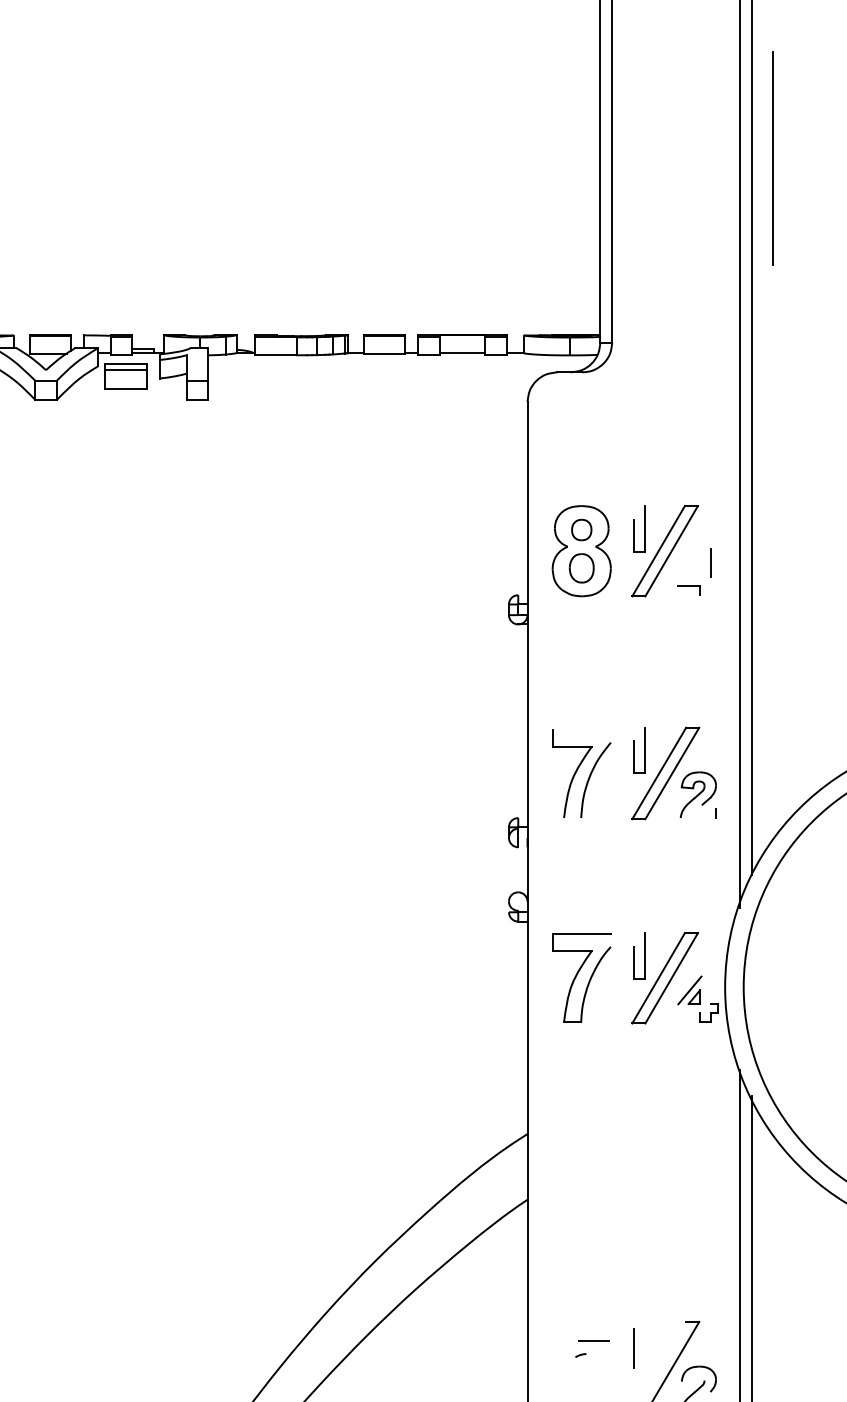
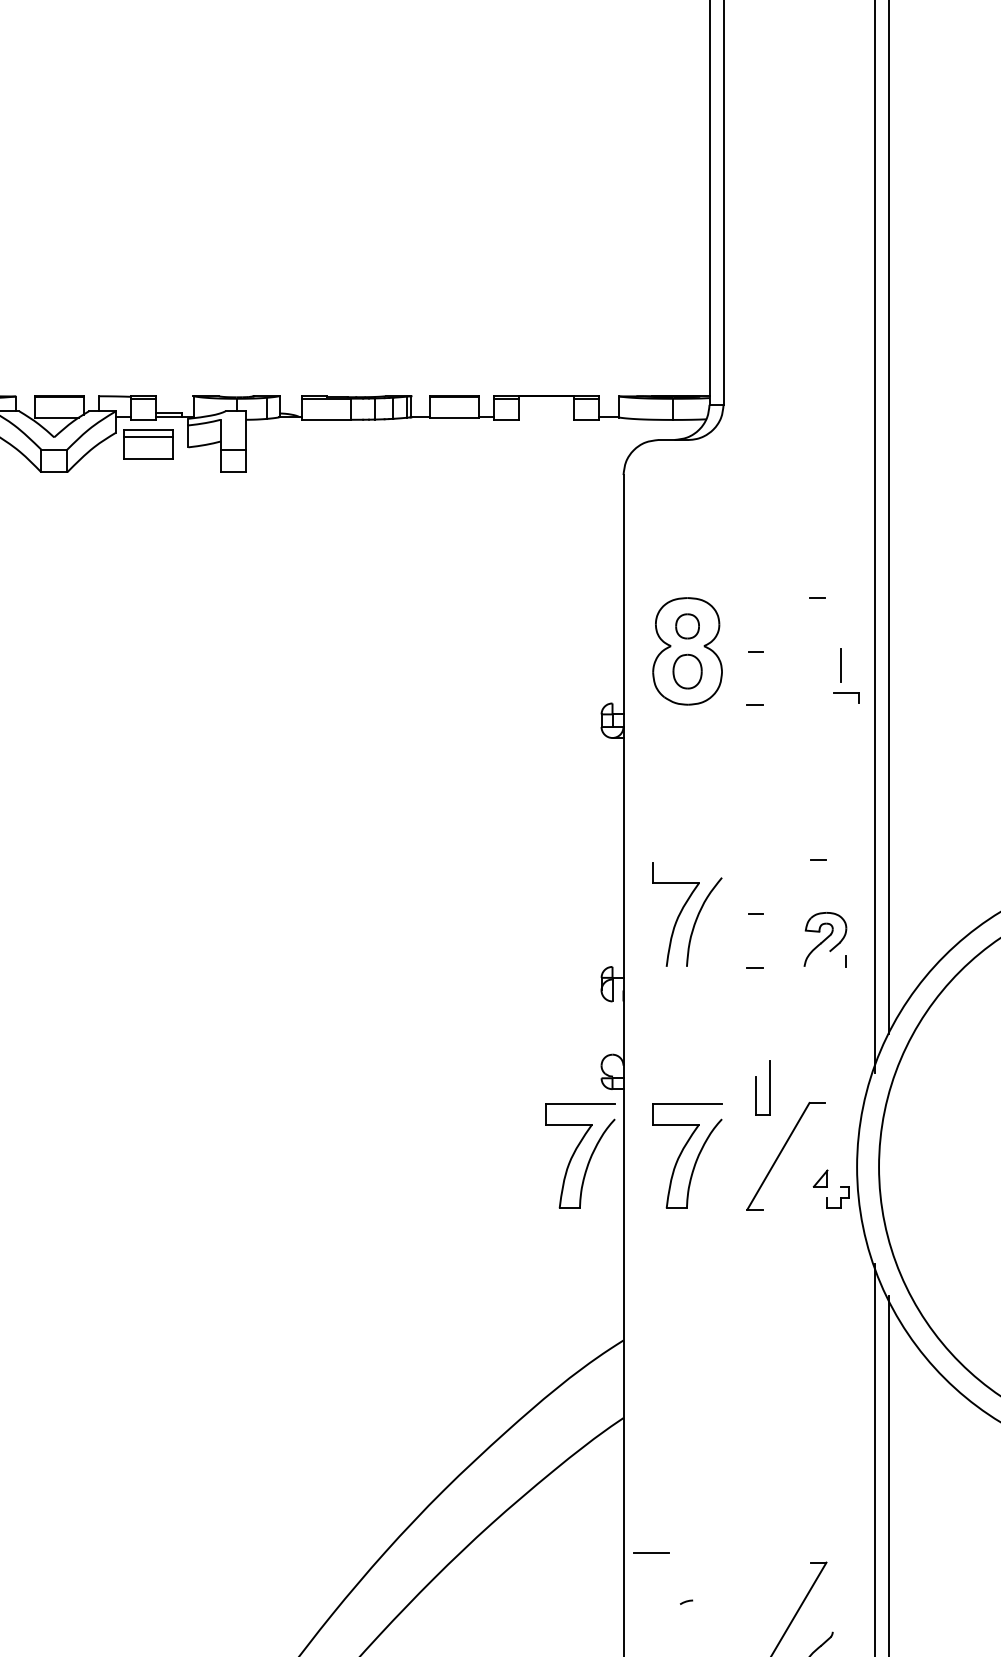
line: (772, 158) -> (913, 187), removed
line: (462, 353) -> (546, 417), removed
line: (645, 529) -> (762, 625), removed
line: (634, 536) -> (749, 633), removed
line: (658, 551) -> (778, 651), removed
line: (671, 551) -> (793, 651), removed
part: (689, 590) -> (846, 697), moved
line: (645, 750) -> (762, 887), removed
line: (634, 757) -> (749, 895), removed
line: (659, 773) -> (779, 914), removed
line: (672, 773) -> (794, 914), removed
part: (639, 955) -> (762, 1087), moved
part: (491, 977) -> (580, 1155), added
line: (671, 977) -> (793, 1155), removed
line: (689, 990) -> (815, 1170), removed
line: (593, 1341) -> (651, 1552), moved
line: (633, 1348) -> (748, 1593), removed
part: (699, 1367) -> (826, 1616), removed

